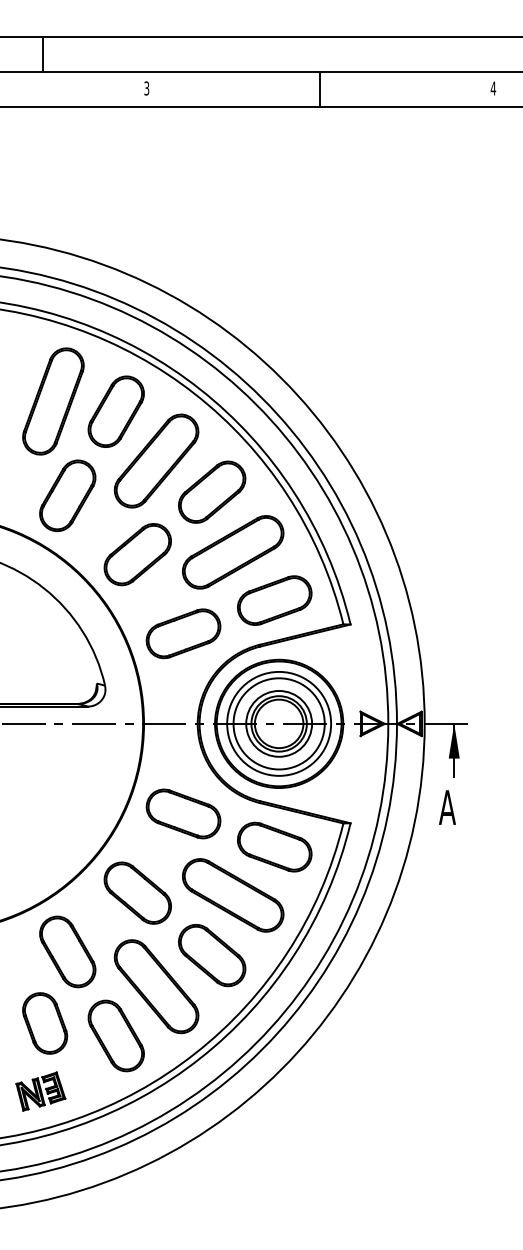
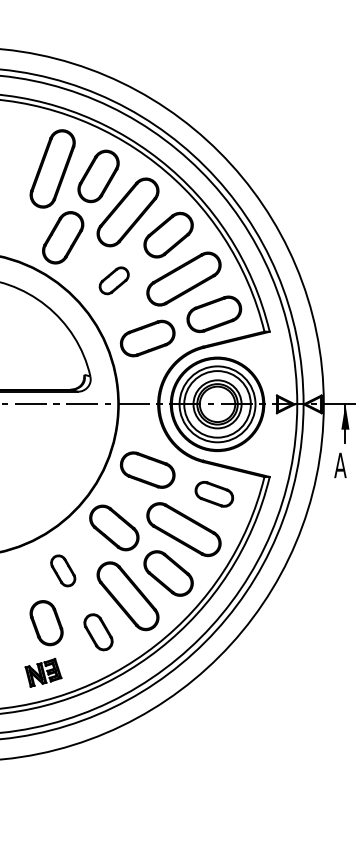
part: (137, 554) -> (114, 280), size x0.6
part: (274, 846) -> (214, 493), size x0.7
part: (67, 951) -> (62, 570), size x0.6
part: (115, 1035) -> (98, 631), size x0.7

